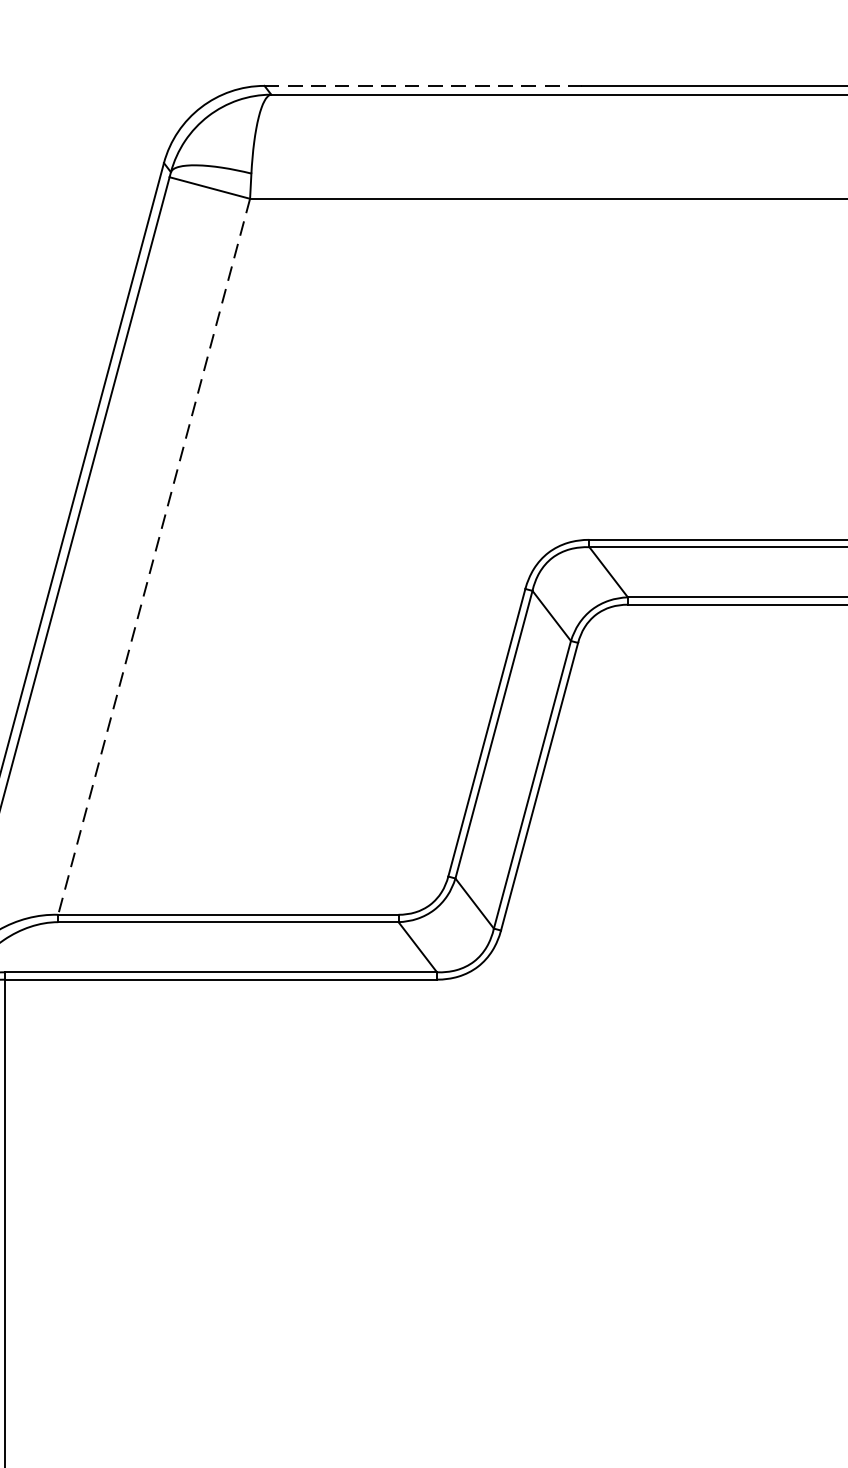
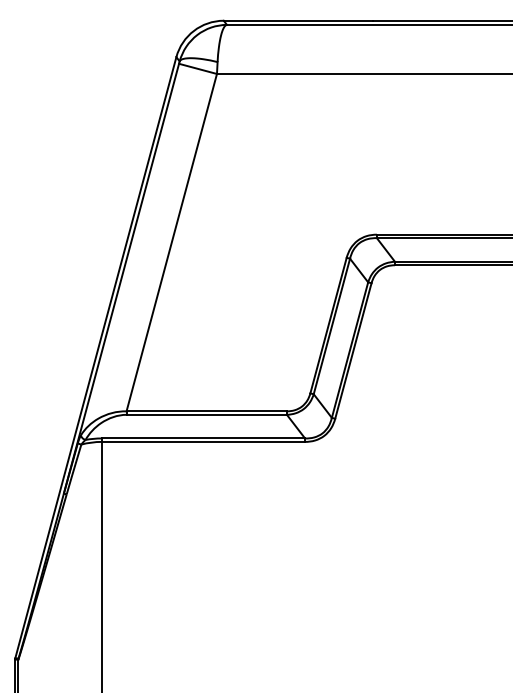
line: (423, 85) -> (298, 20), dashed -> solid
line: (153, 556) -> (171, 242), dashed -> solid

